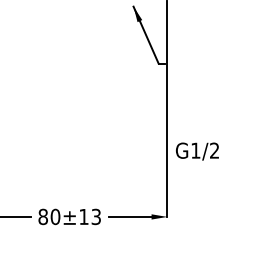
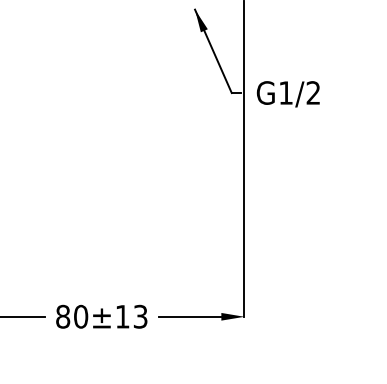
text: (197, 151) -> (288, 94), moved

